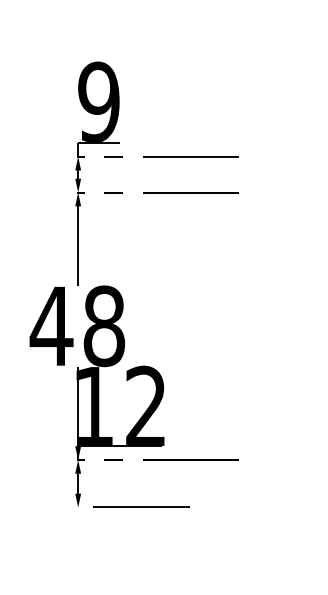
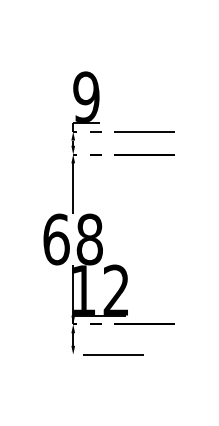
text: (51, 326) -> (56, 239), 48 -> 68

